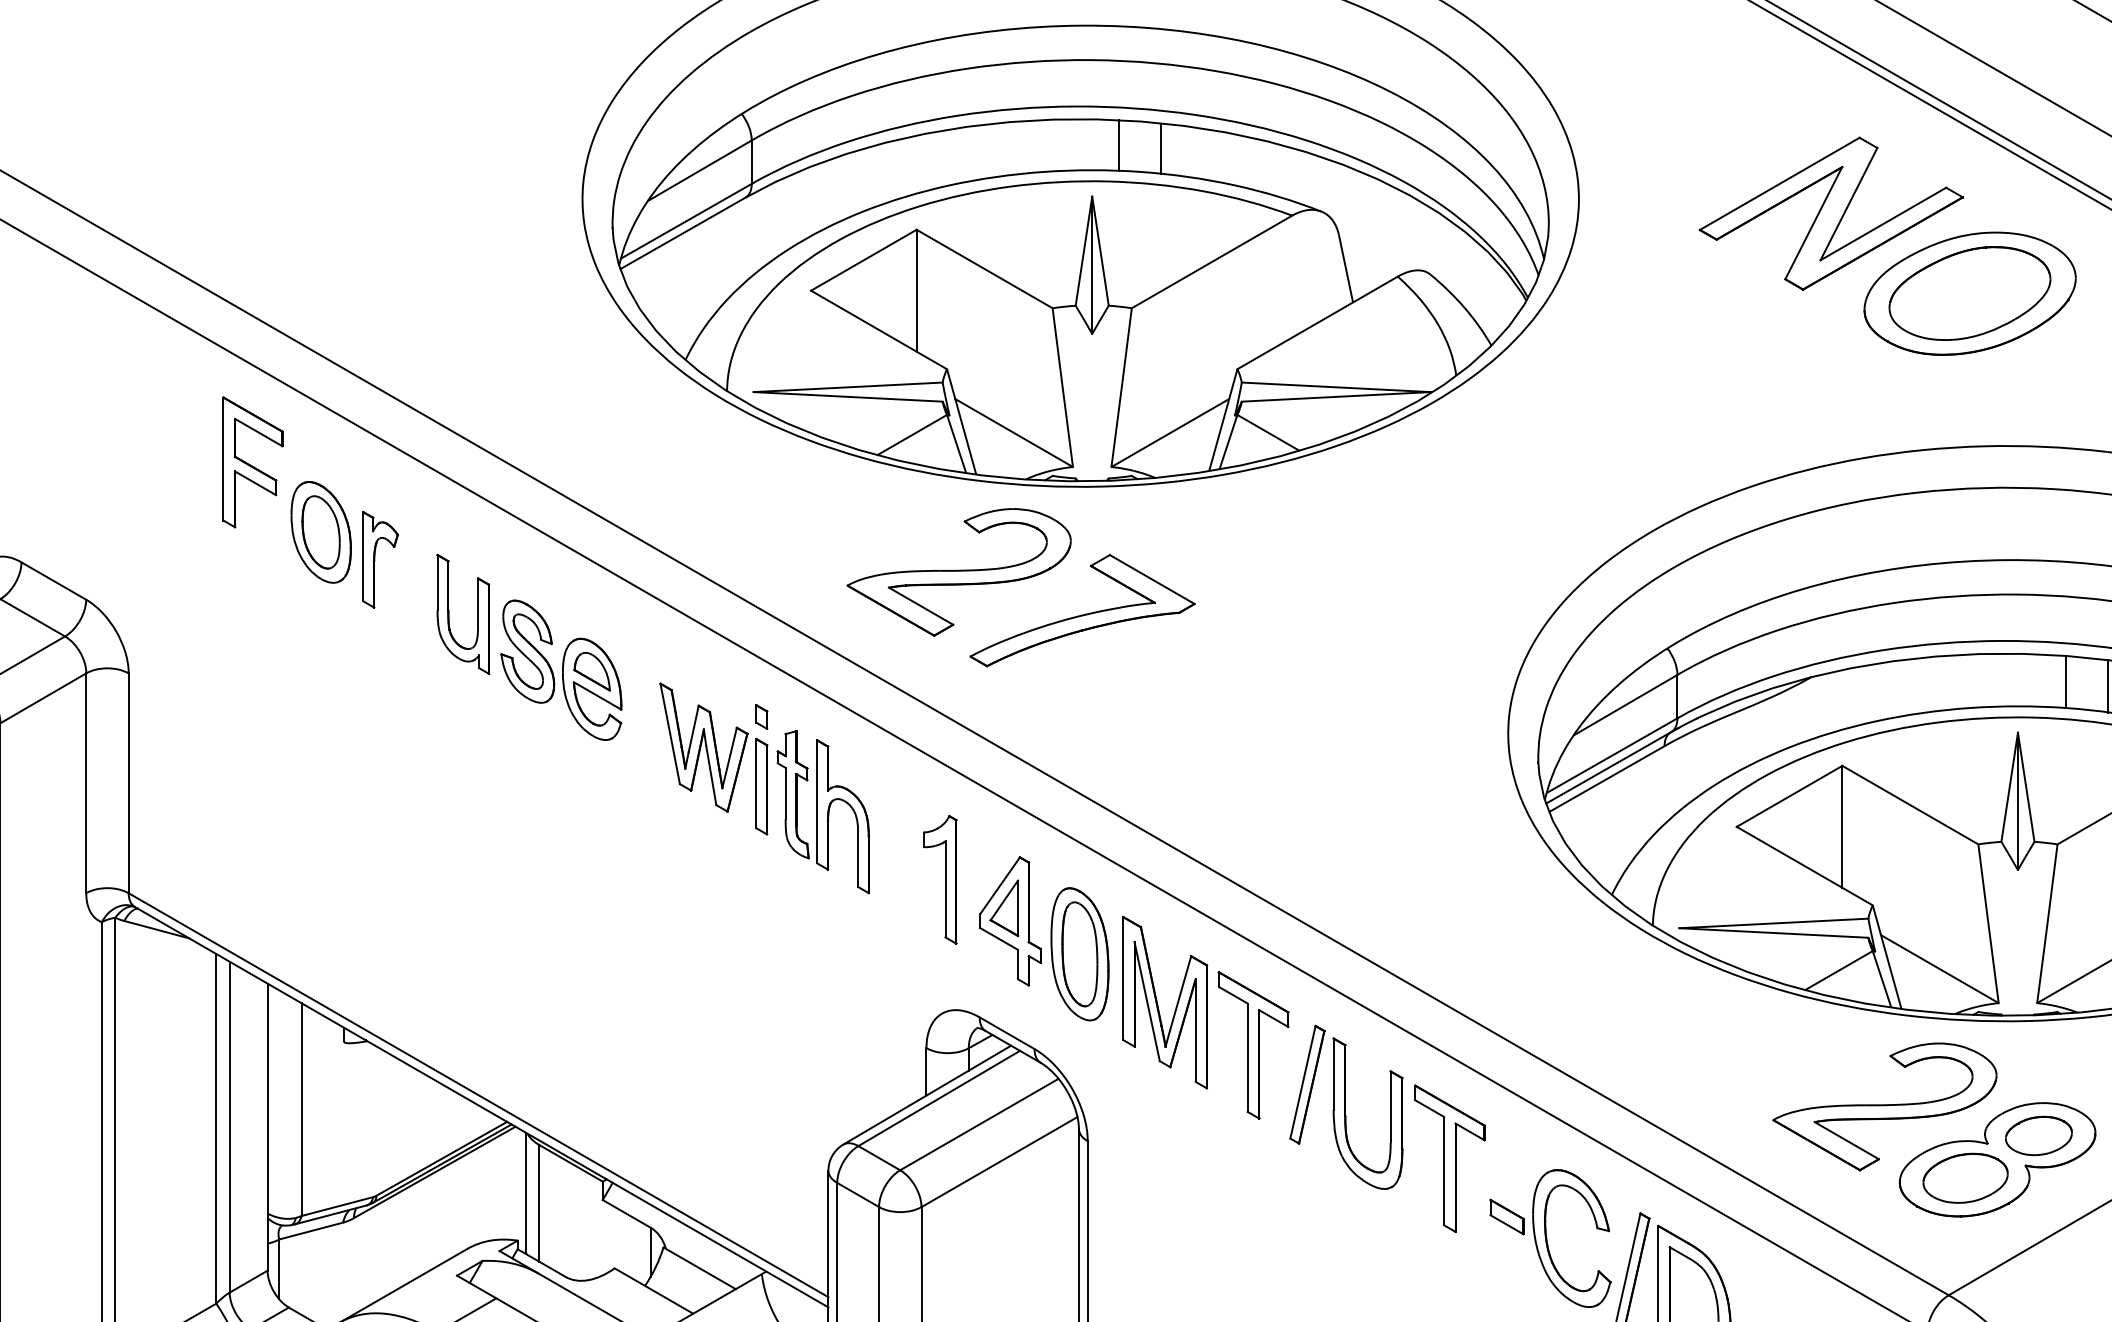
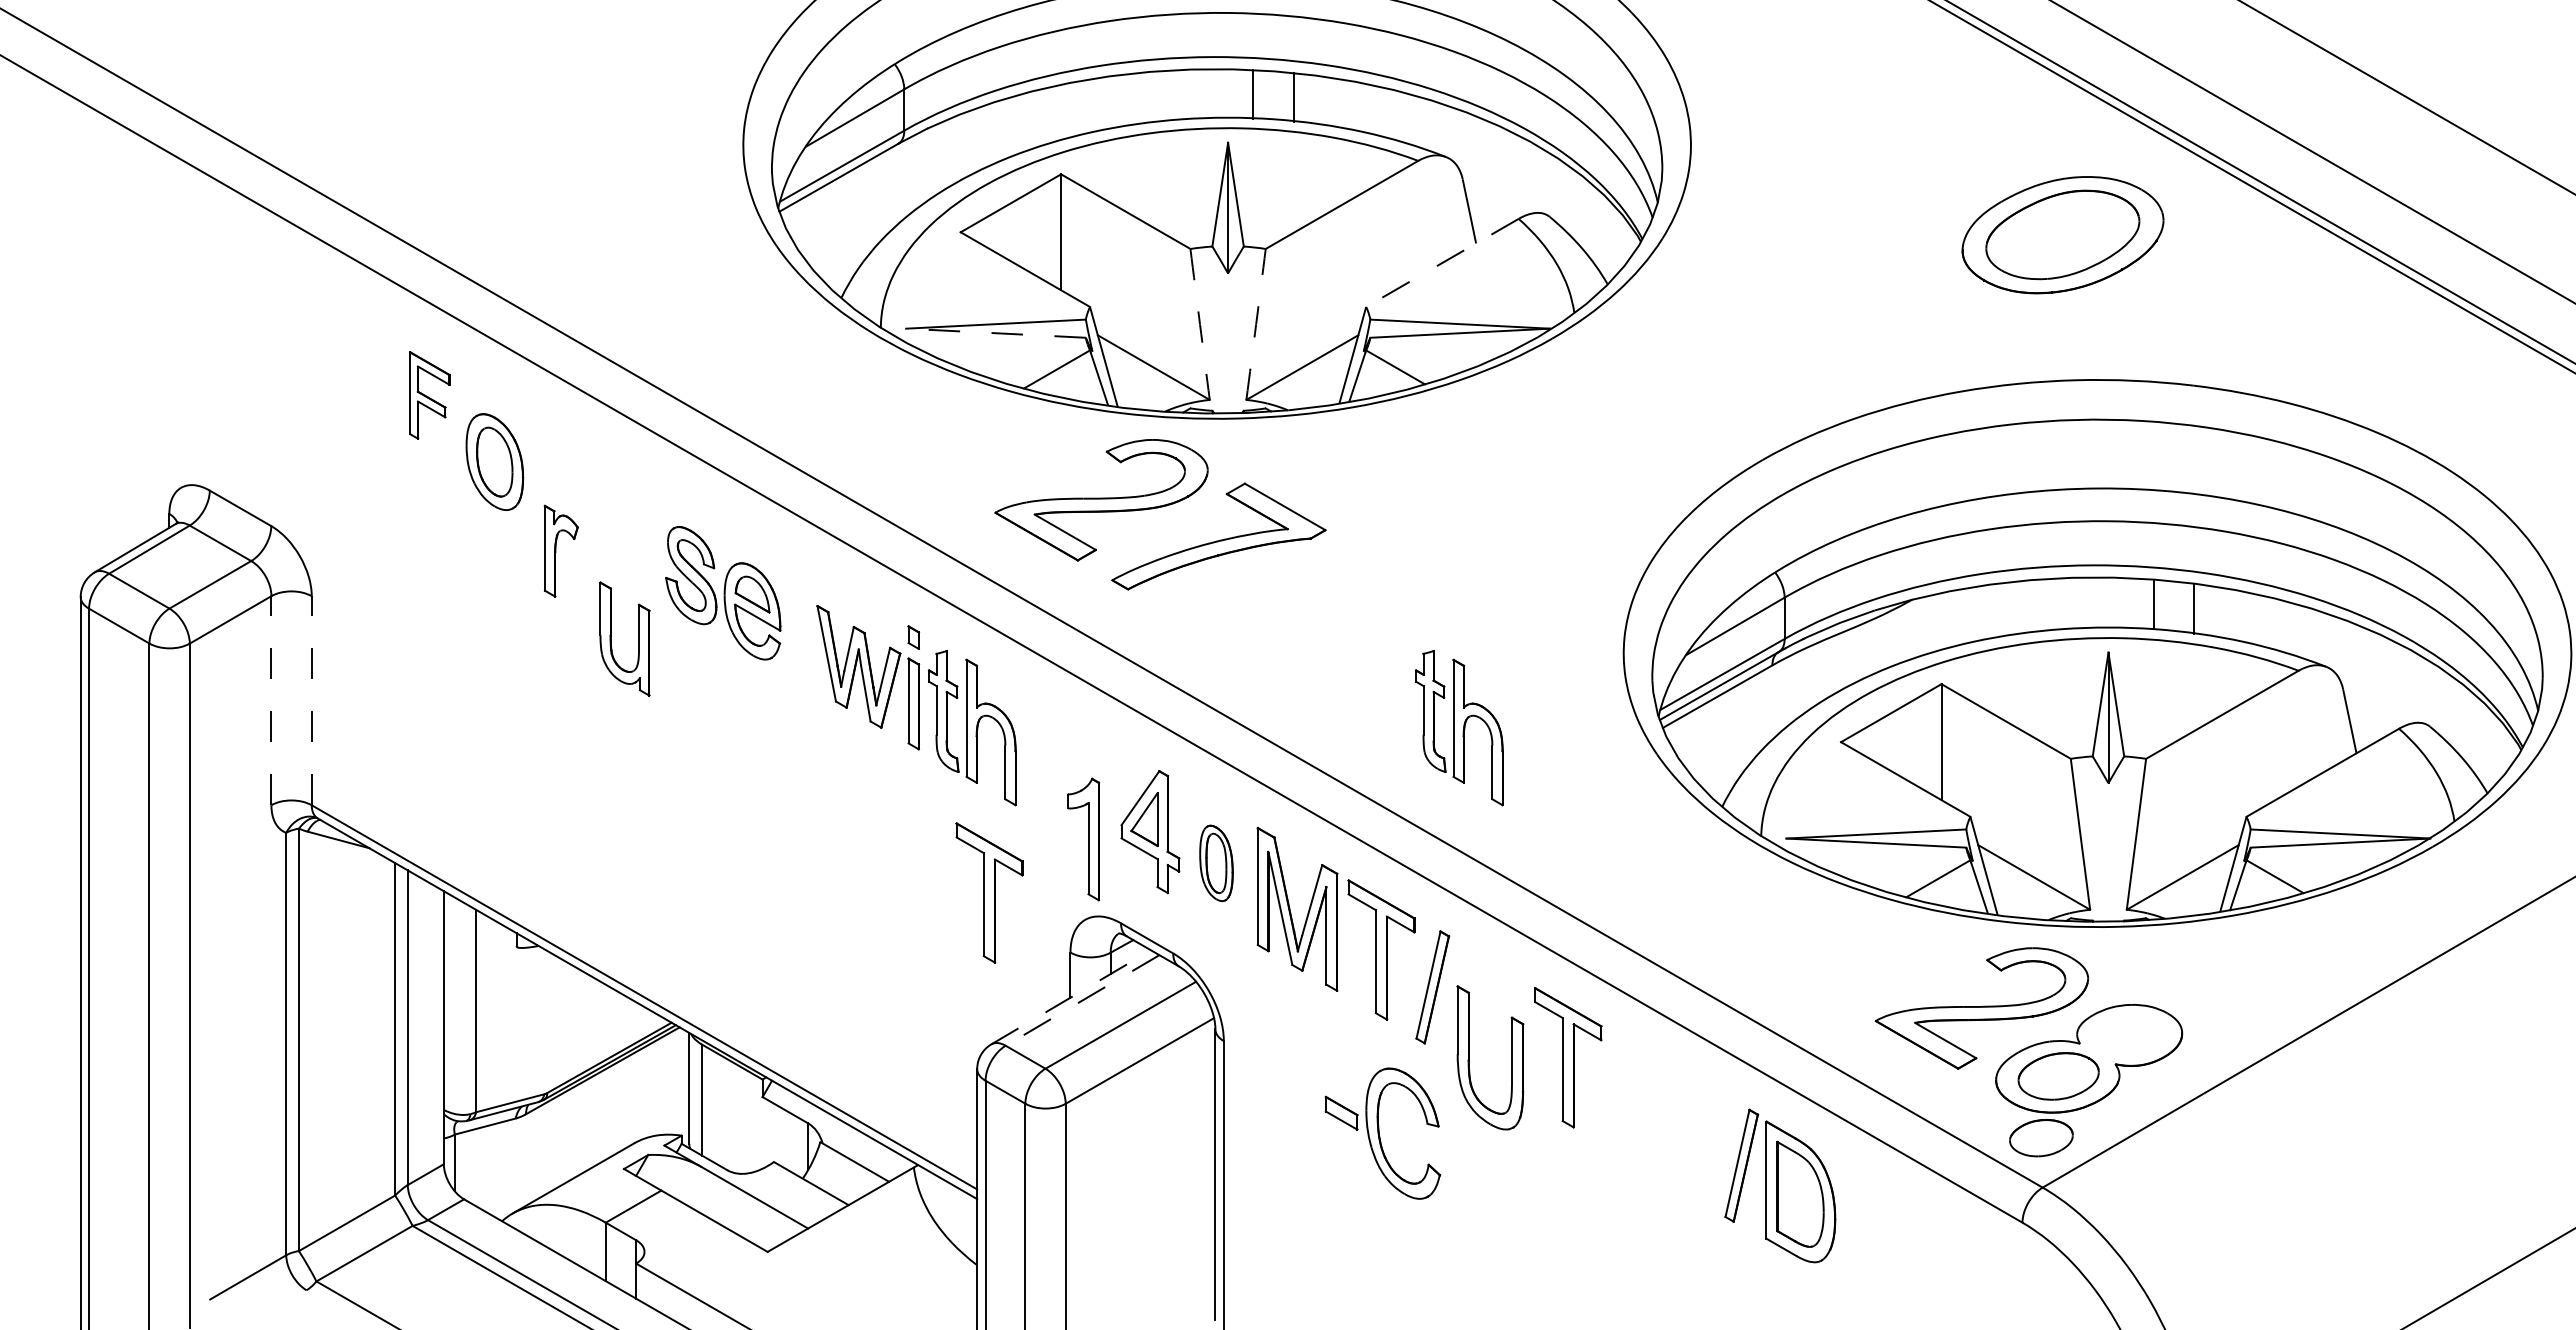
part: (1831, 213) -> (1931, 158), removed
line: (1316, 323) -> (1441, 263), solid -> dashed
arc: (1063, 387) -> (1200, 324), solid -> dashed
arc: (1122, 387) -> (1256, 324), solid -> dashed
line: (847, 397) -> (995, 333), solid -> dashed
part: (252, 462) -> (429, 395), size x0.7
part: (379, 559) -> (560, 550), moved
part: (449, 613) -> (611, 638), moved
line: (86, 783) -> (271, 700), solid -> dashed
line: (128, 783) -> (311, 700), solid -> dashed
part: (1335, 812) -> (1459, 728), added
part: (940, 879) -> (1083, 839), moved
part: (1080, 954) -> (1216, 863), size x0.6
part: (841, 984) -> (989, 892), added
line: (927, 1095) -> (1071, 997), solid -> dashed
line: (939, 1098) -> (1082, 1000), solid -> dashed
part: (1346, 1113) -> (1469, 1057), moved
part: (2039, 1136) -> (2041, 1138), moved
part: (1550, 1238) -> (1382, 1133), moved

